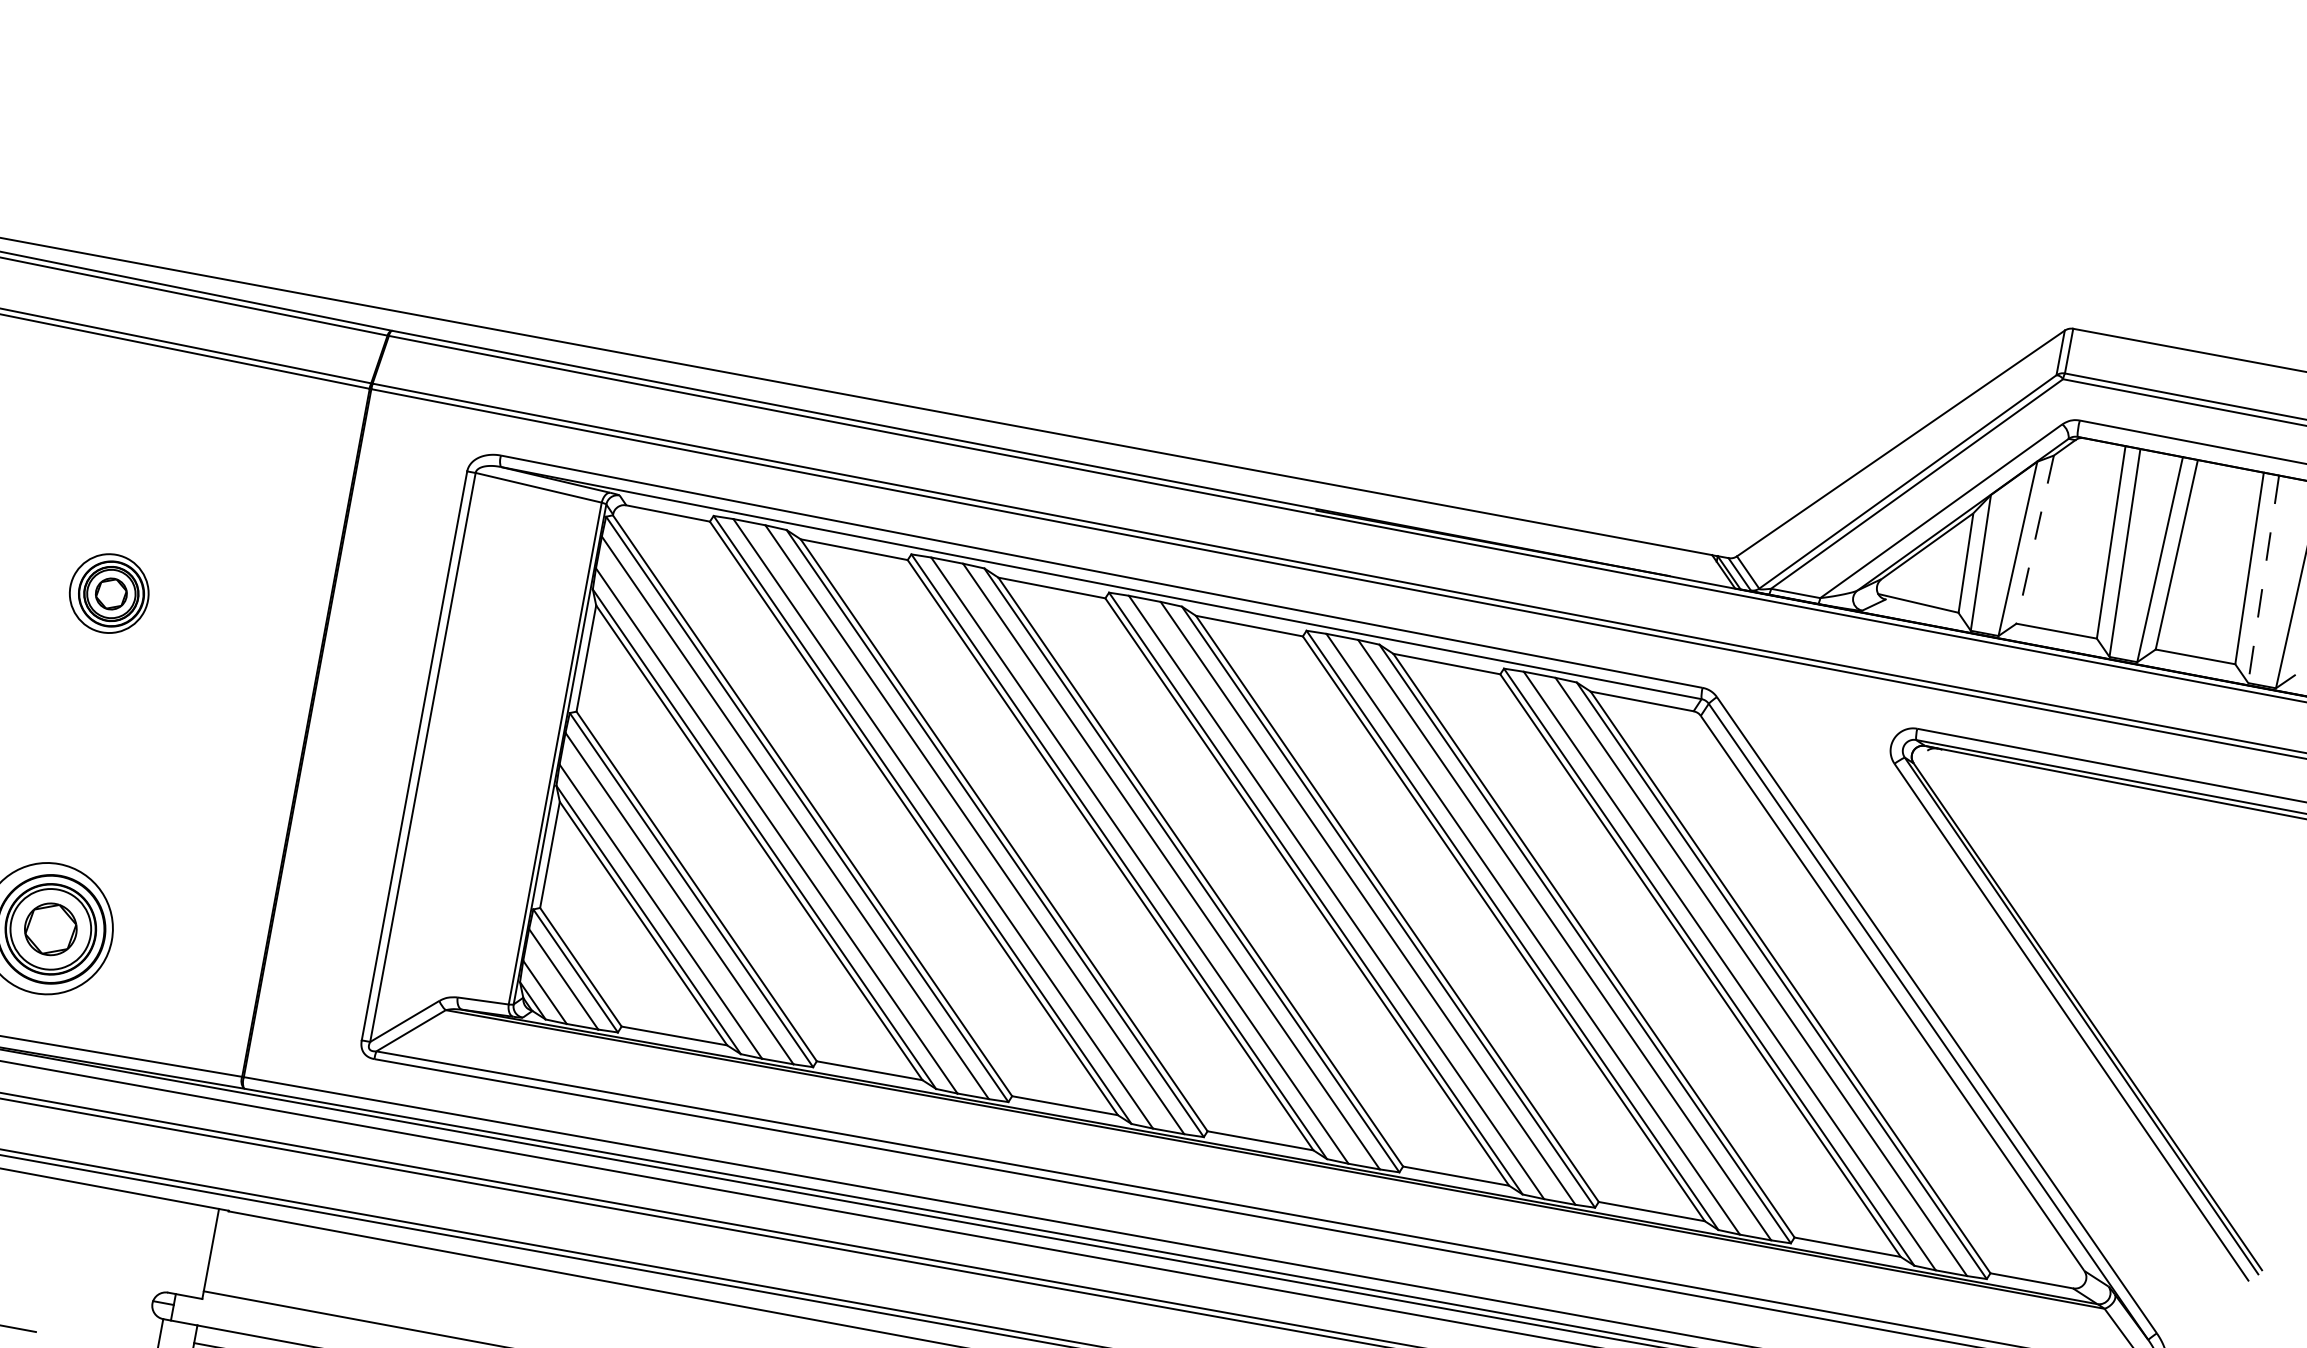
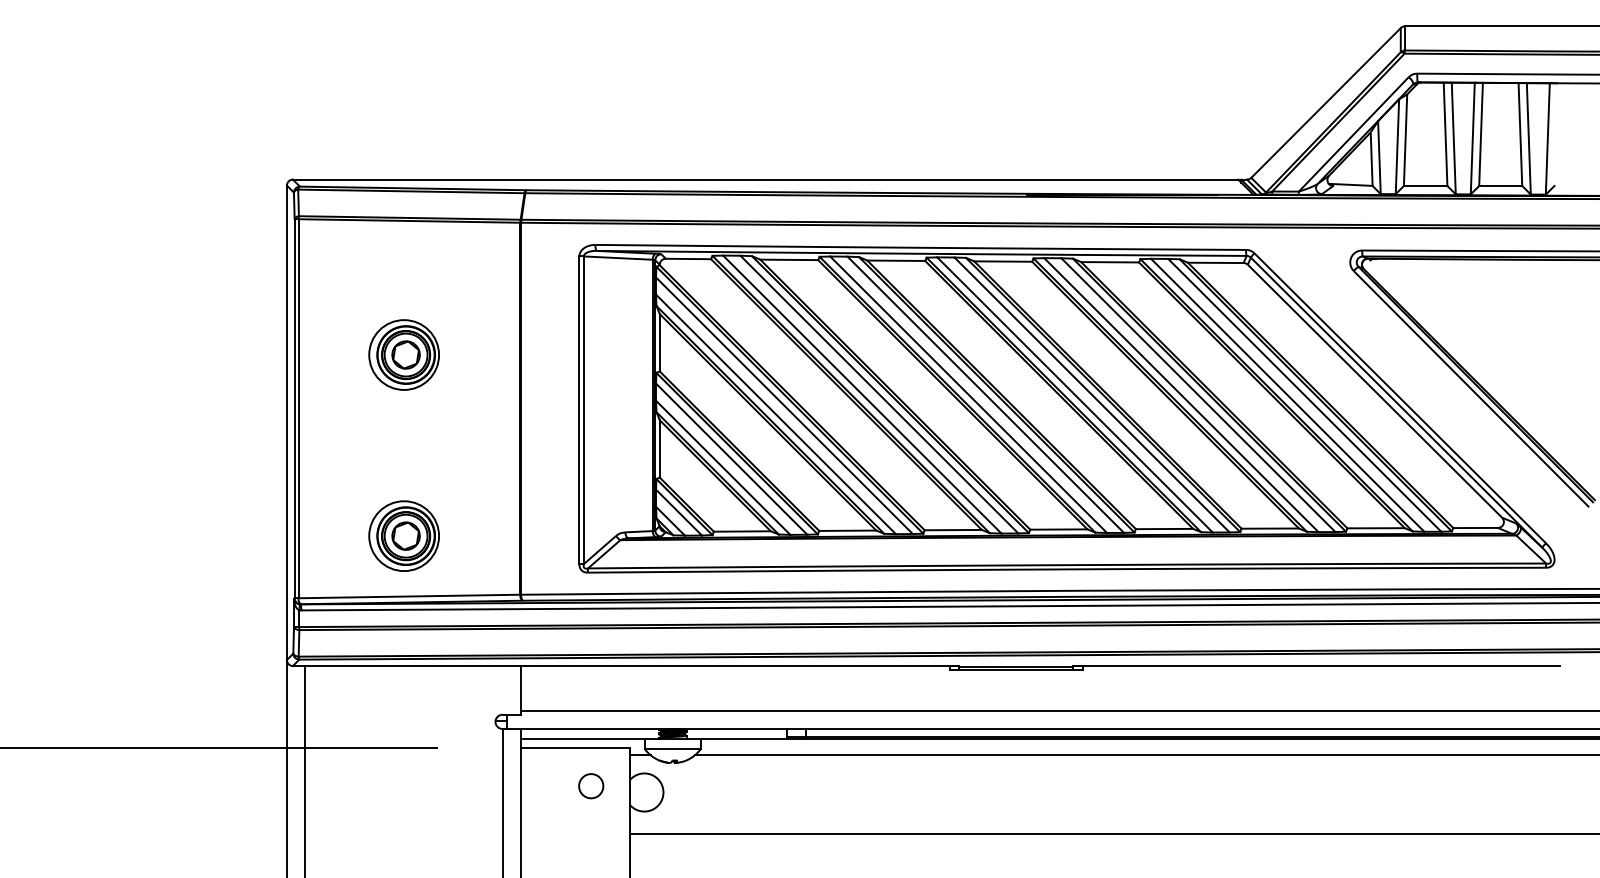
line: (2034, 540) -> (1405, 140), dashed -> solid
line: (2263, 578) -> (1528, 138), dashed -> solid
part: (108, 592) -> (403, 354), size x1.67

